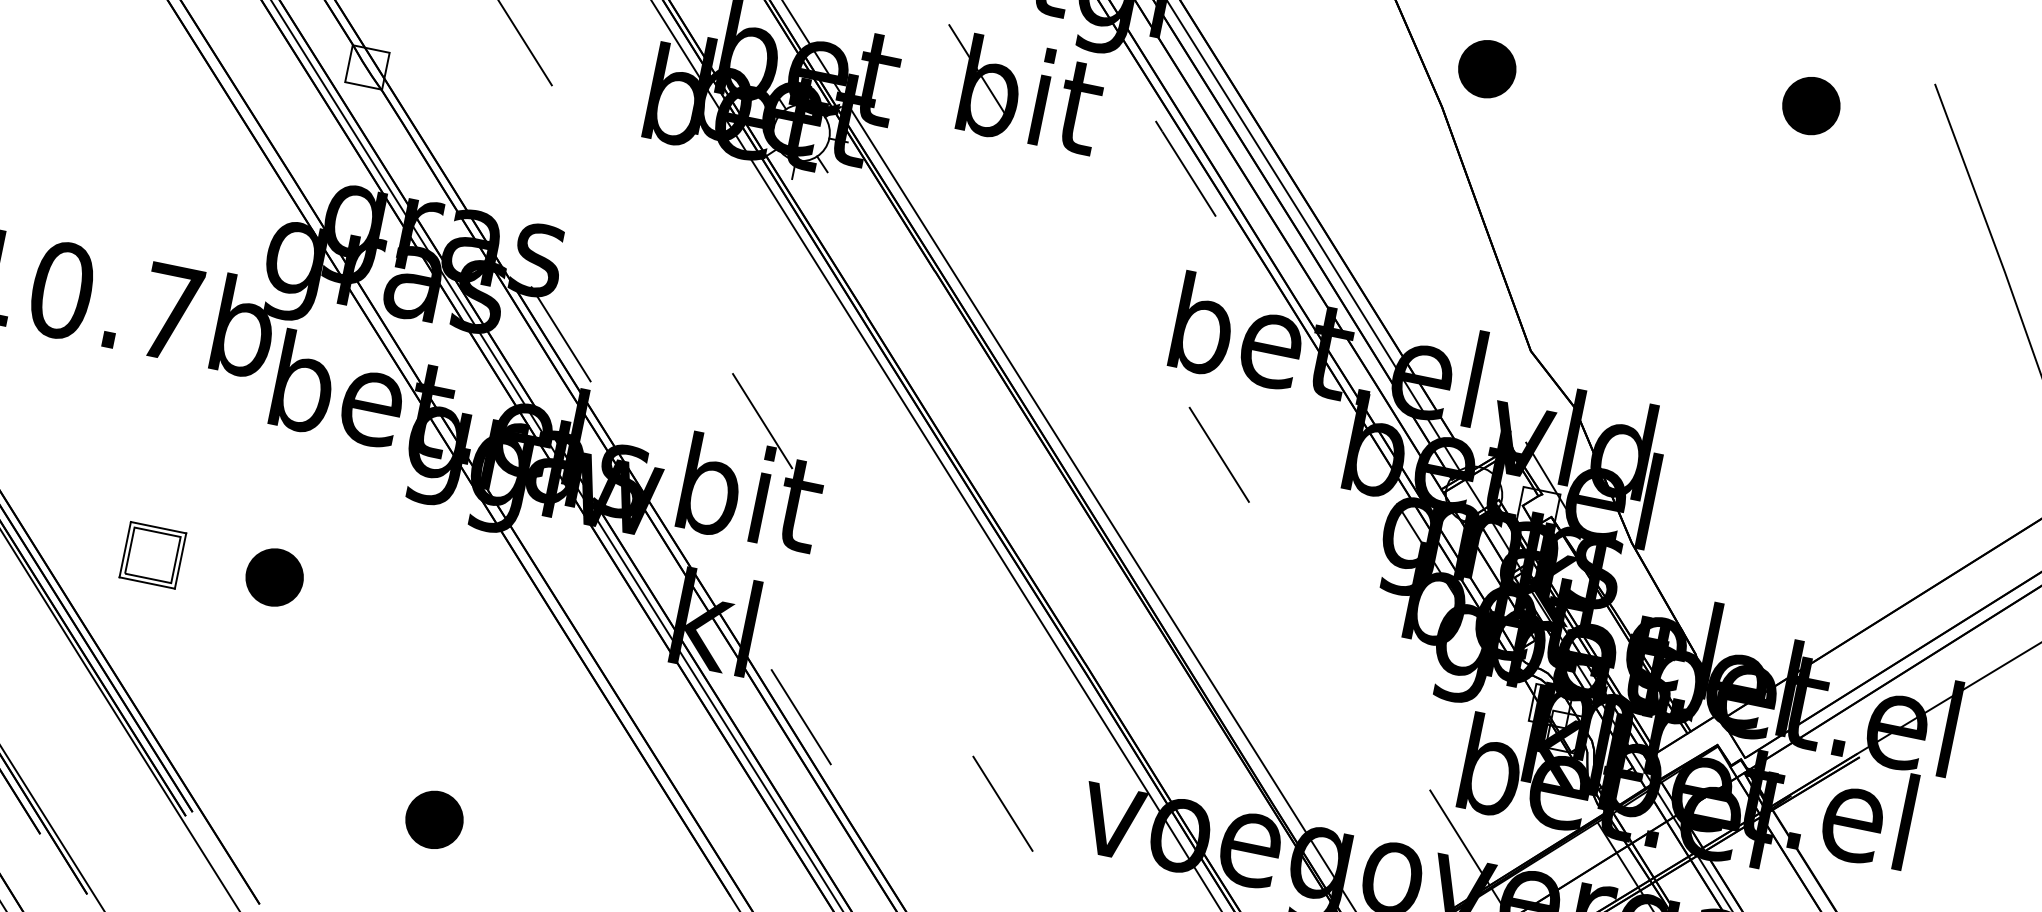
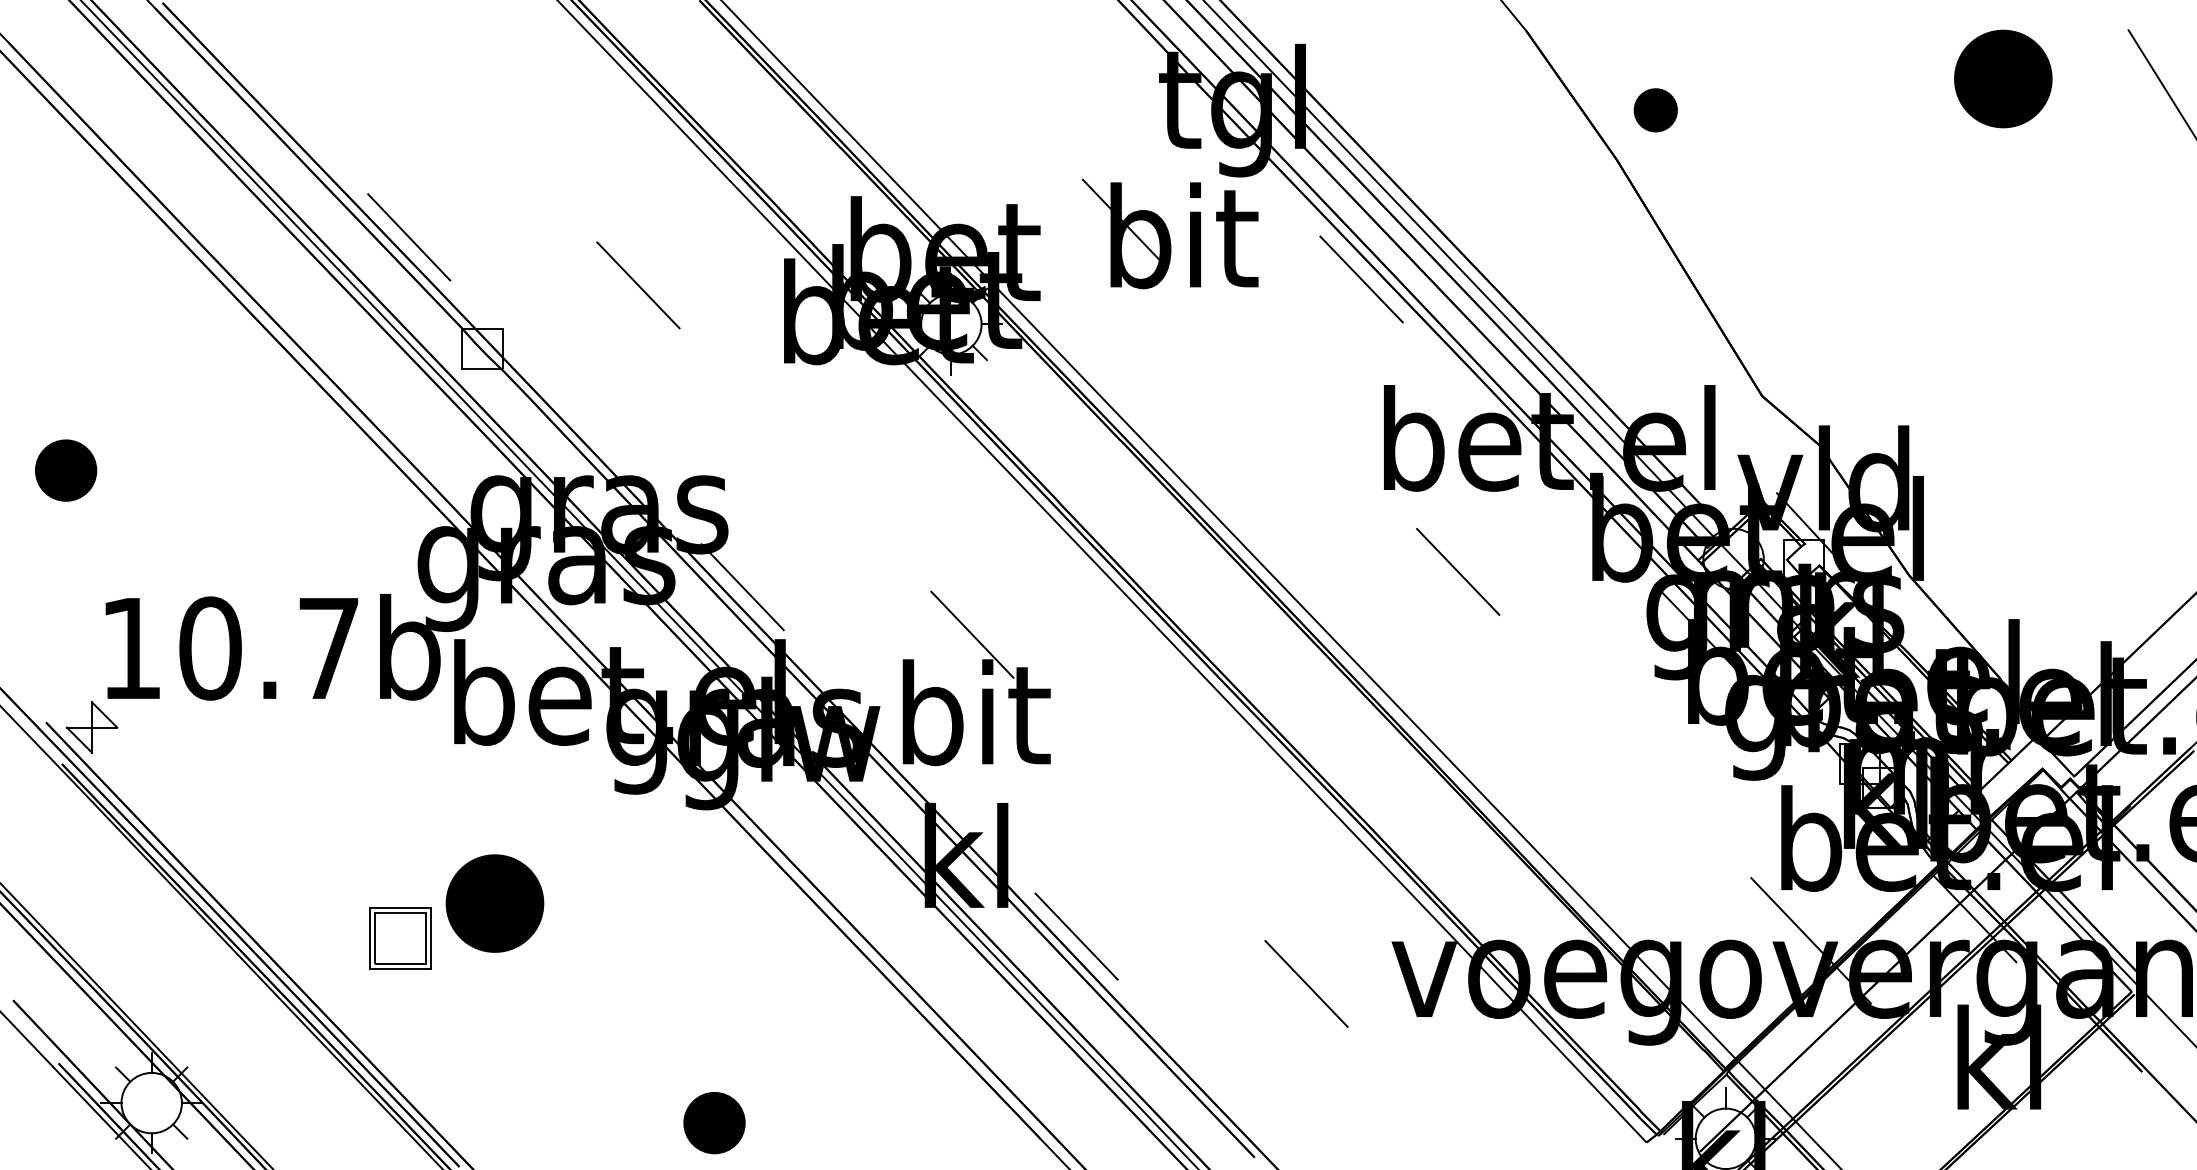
part: (1486, 69) -> (1655, 110), size x0.7
part: (1811, 106) -> (2003, 79), size x1.6
part: (152, 555) -> (400, 938), moved
part: (274, 577) -> (494, 903), size x1.6

